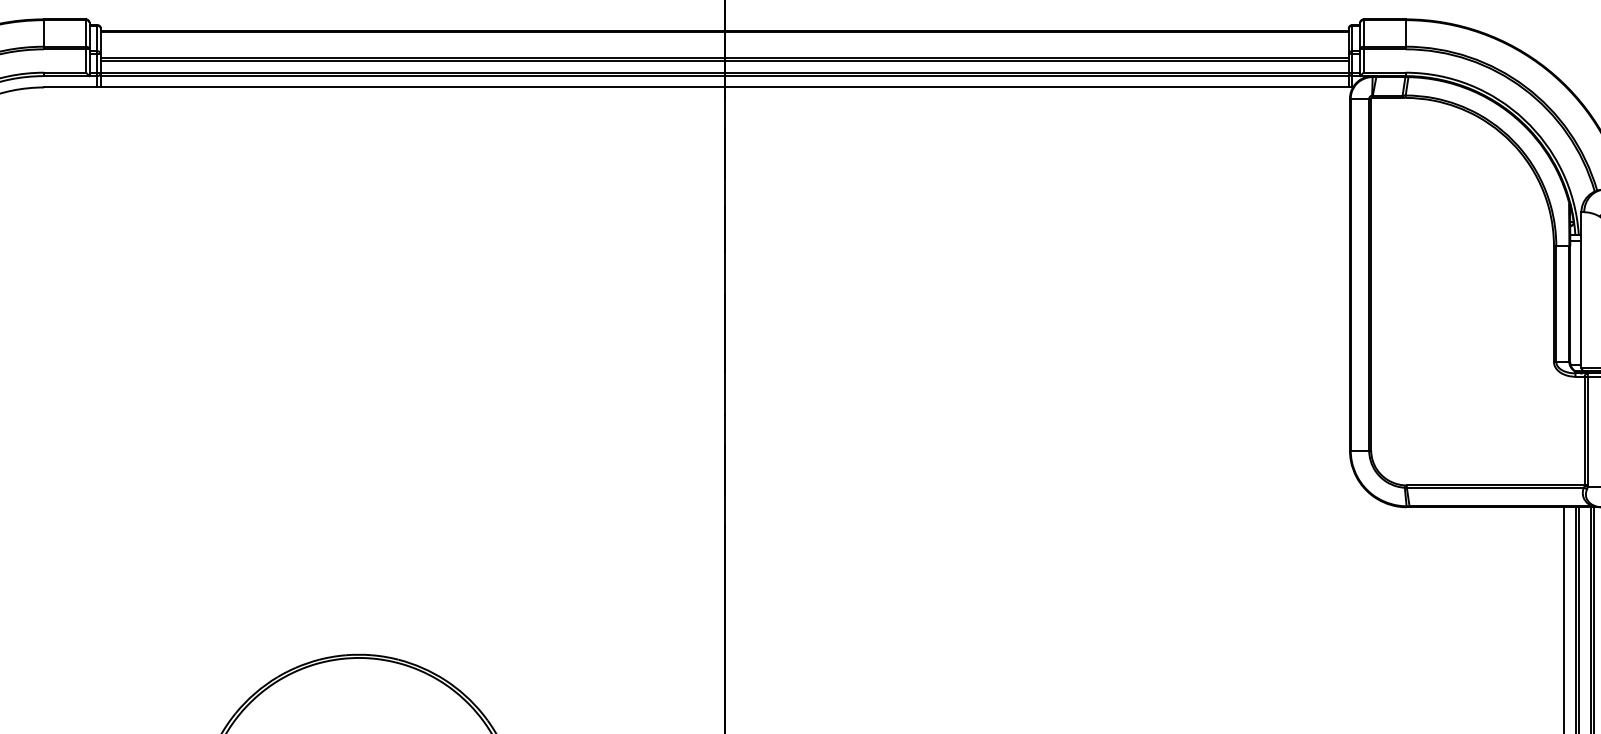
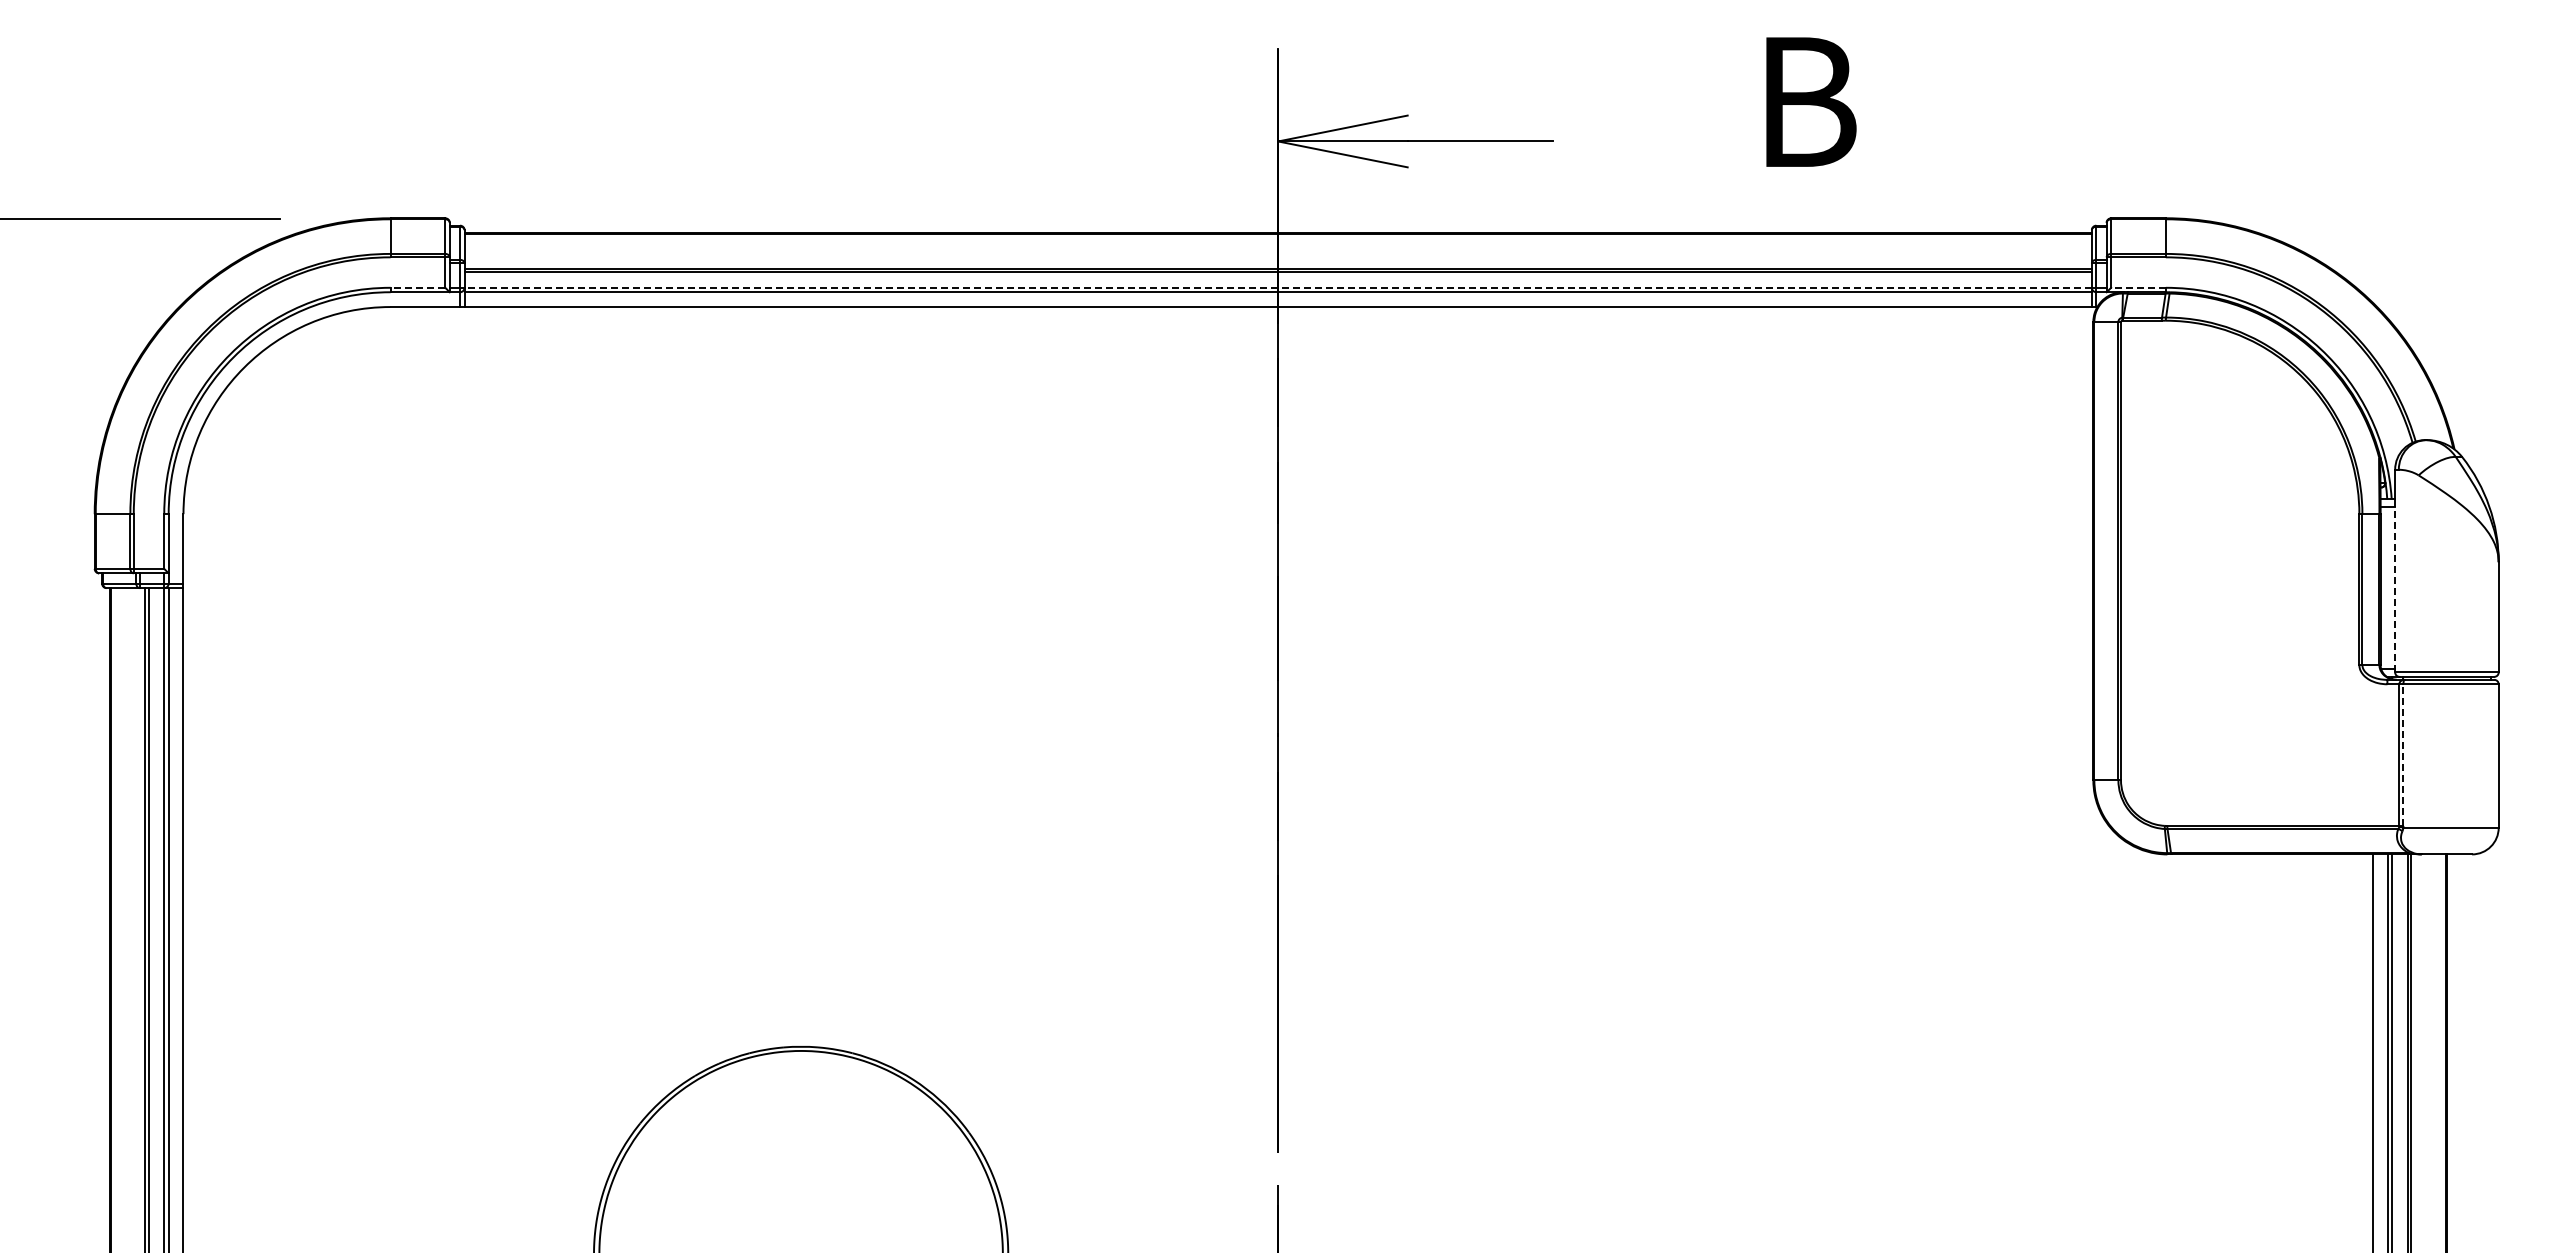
line: (64, 72) -> (417, 287), solid -> dashed
line: (725, 72) -> (1278, 287), solid -> dashed
line: (1383, 72) -> (2137, 287), solid -> dashed
line: (1581, 301) -> (2395, 585), solid -> dashed
line: (1587, 431) -> (2403, 755), solid -> dashed

